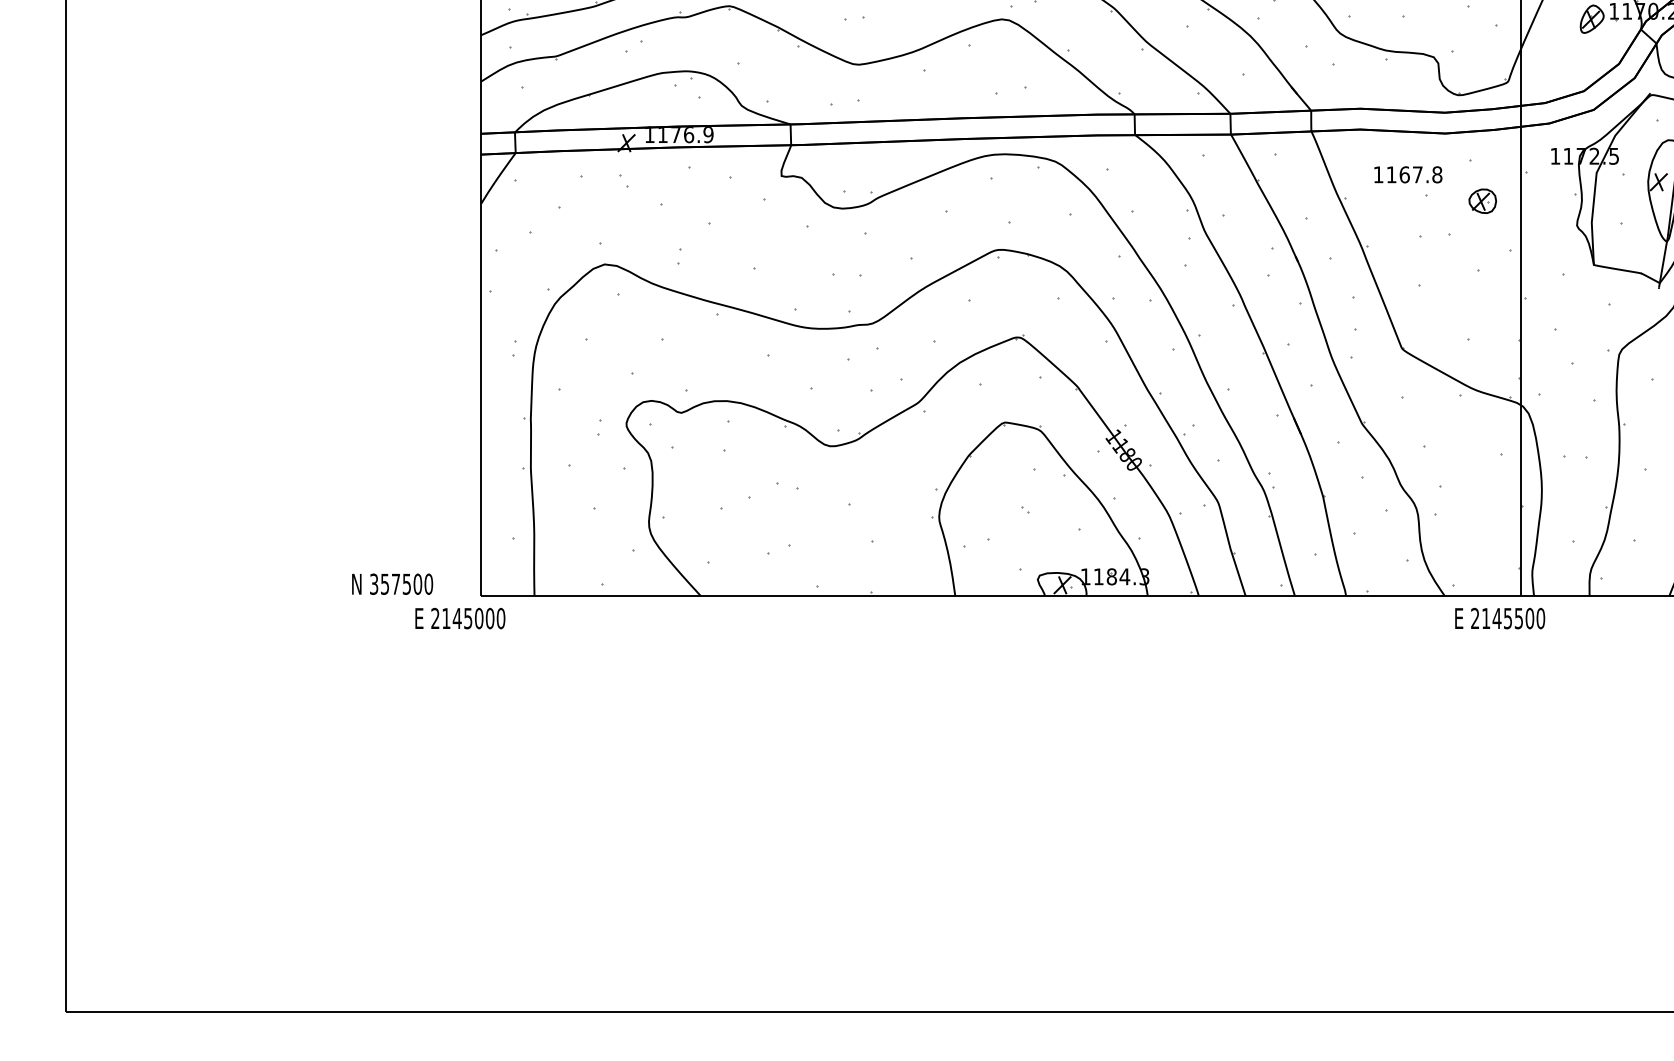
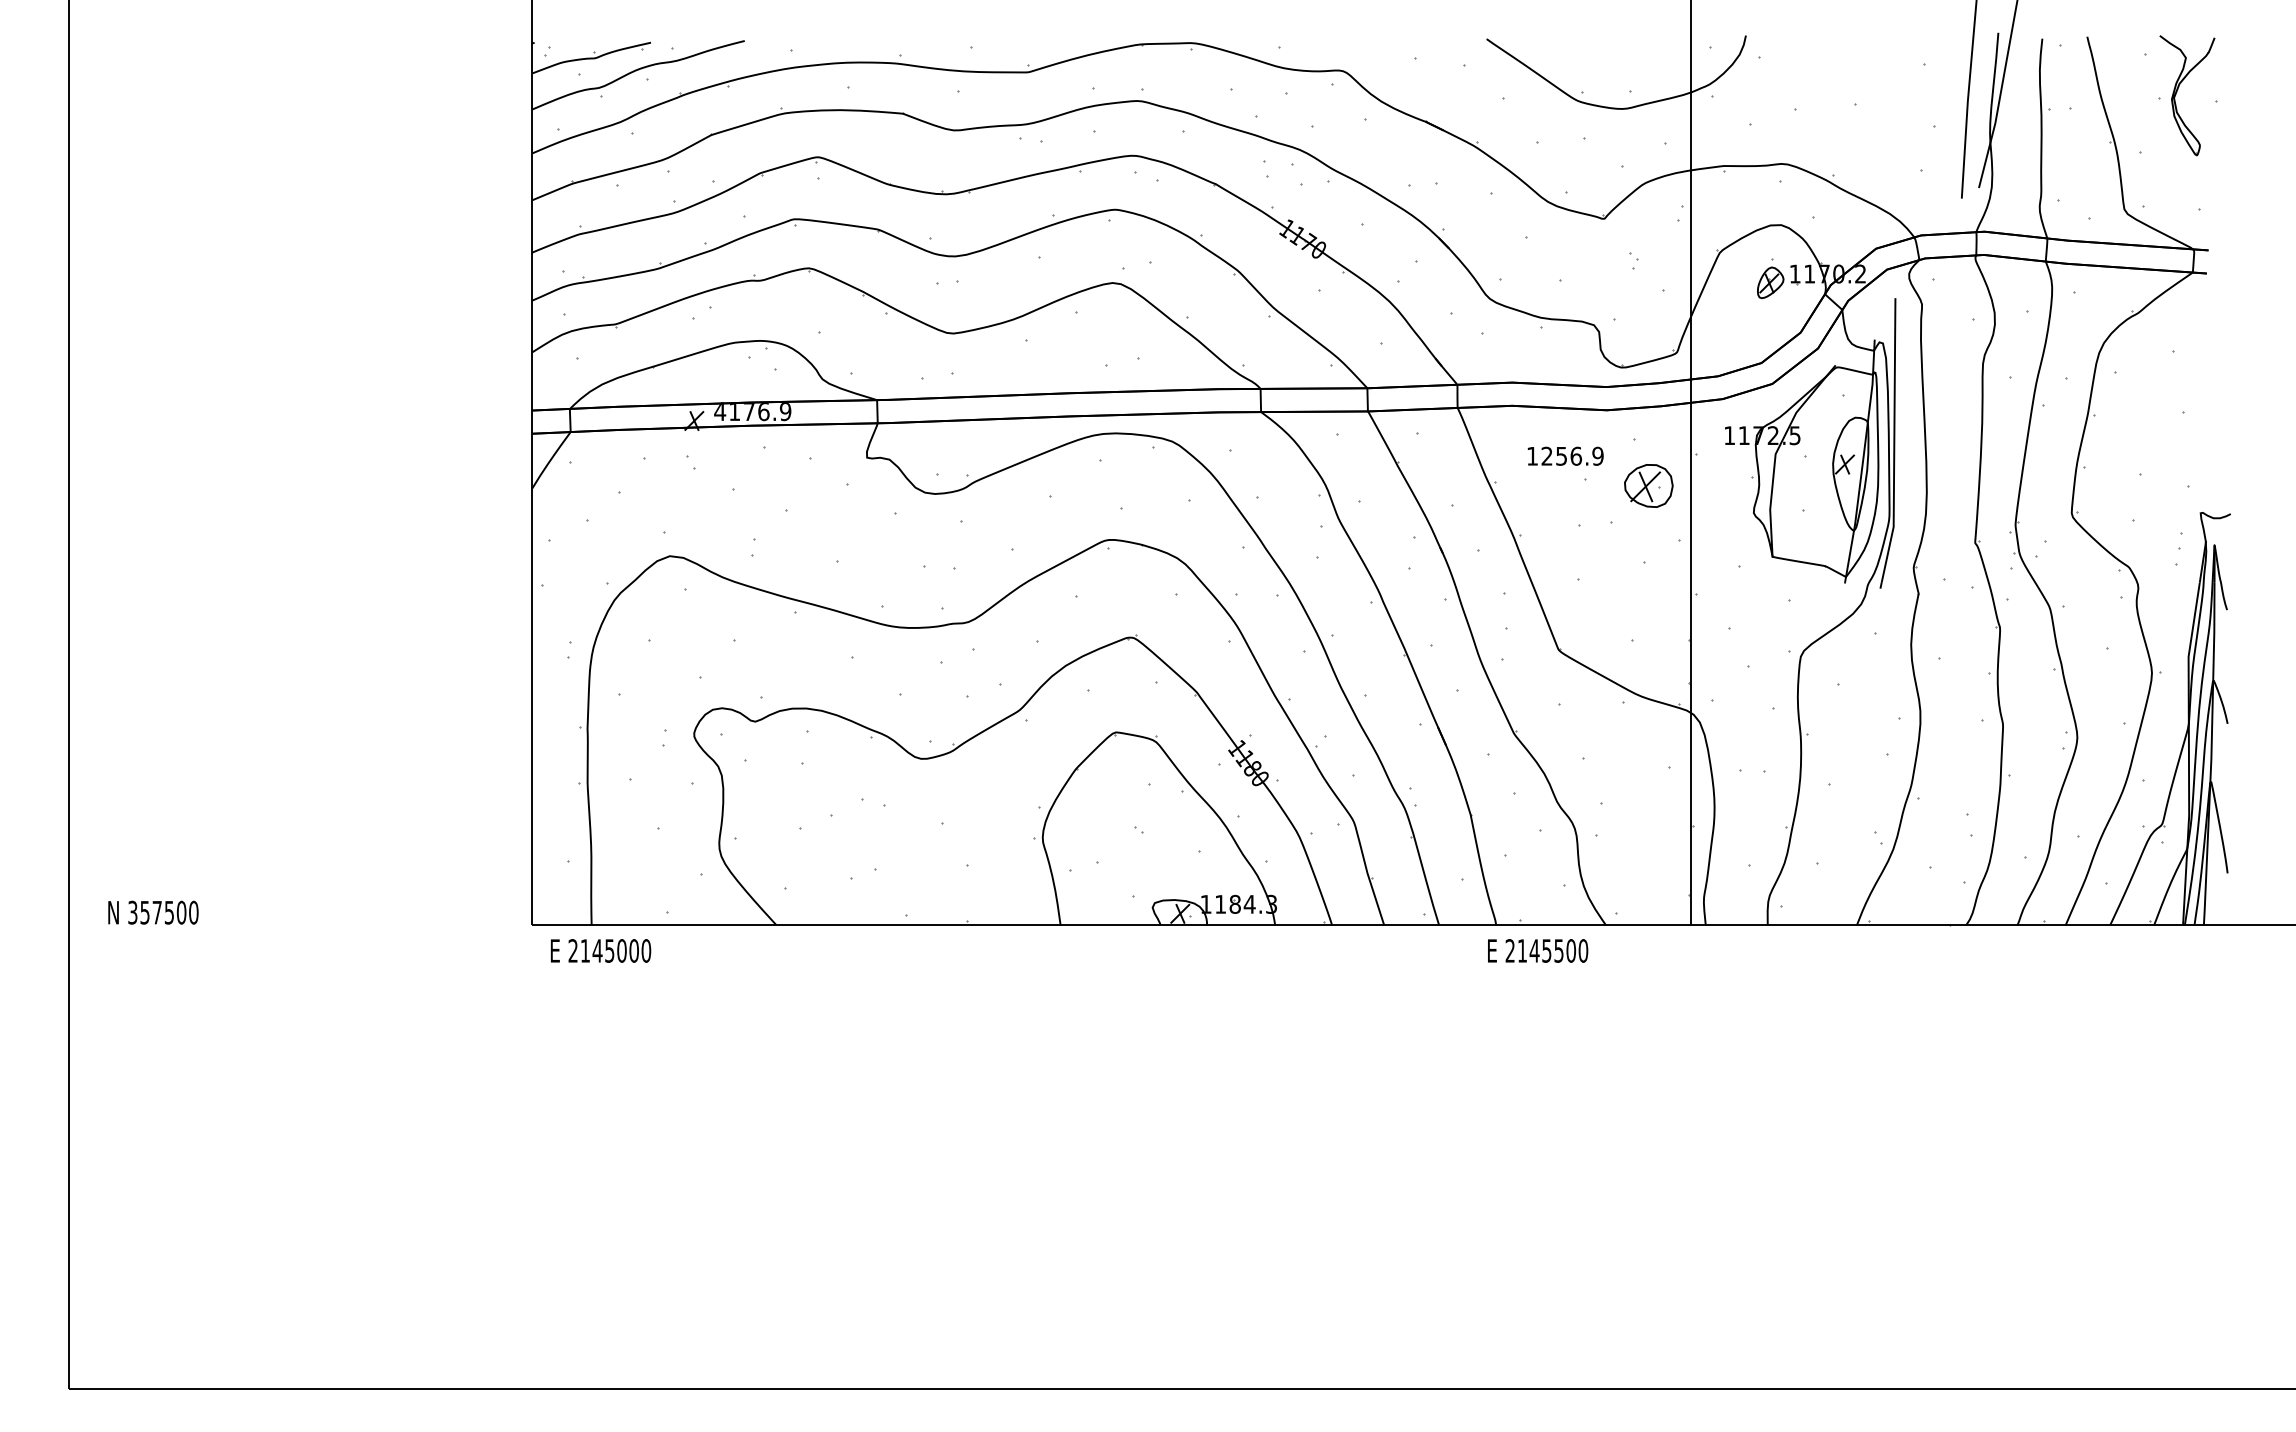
text: (650, 134) -> (720, 411), 1176.9 -> 4176.9
text: (1414, 174) -> (1572, 455), 1167.8 -> 1256.9
part: (1482, 201) -> (1648, 485), size x1.6
text: (392, 584) -> (153, 912), moved
text: (460, 618) -> (601, 950), moved
text: (1500, 618) -> (1538, 950), moved

